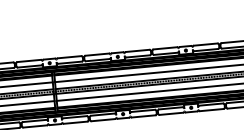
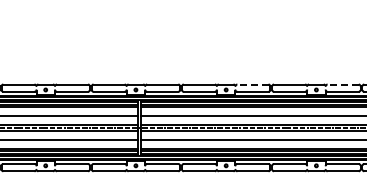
line: (206, 44) -> (343, 84), solid -> dashed
line: (137, 50) -> (252, 84), solid -> dashed

